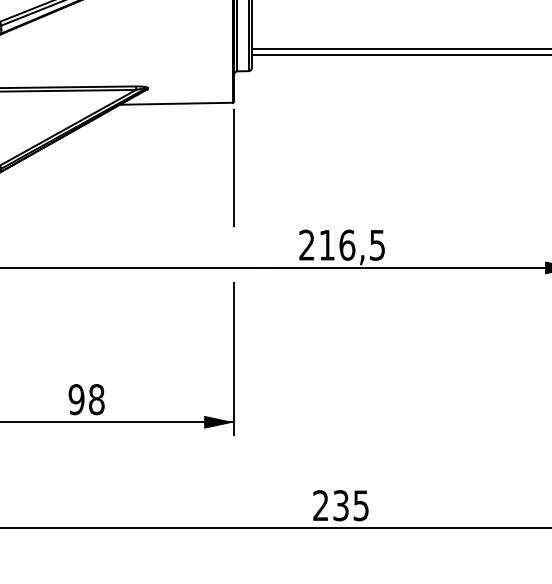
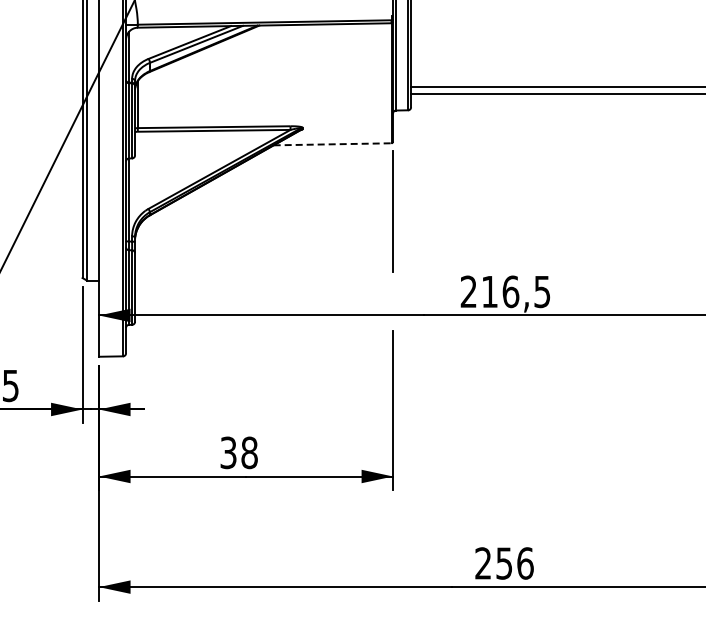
line: (176, 103) -> (332, 144), solid -> dashed
text: (76, 399) -> (228, 452), 98 -> 38
text: (351, 505) -> (515, 563), 235 -> 256

